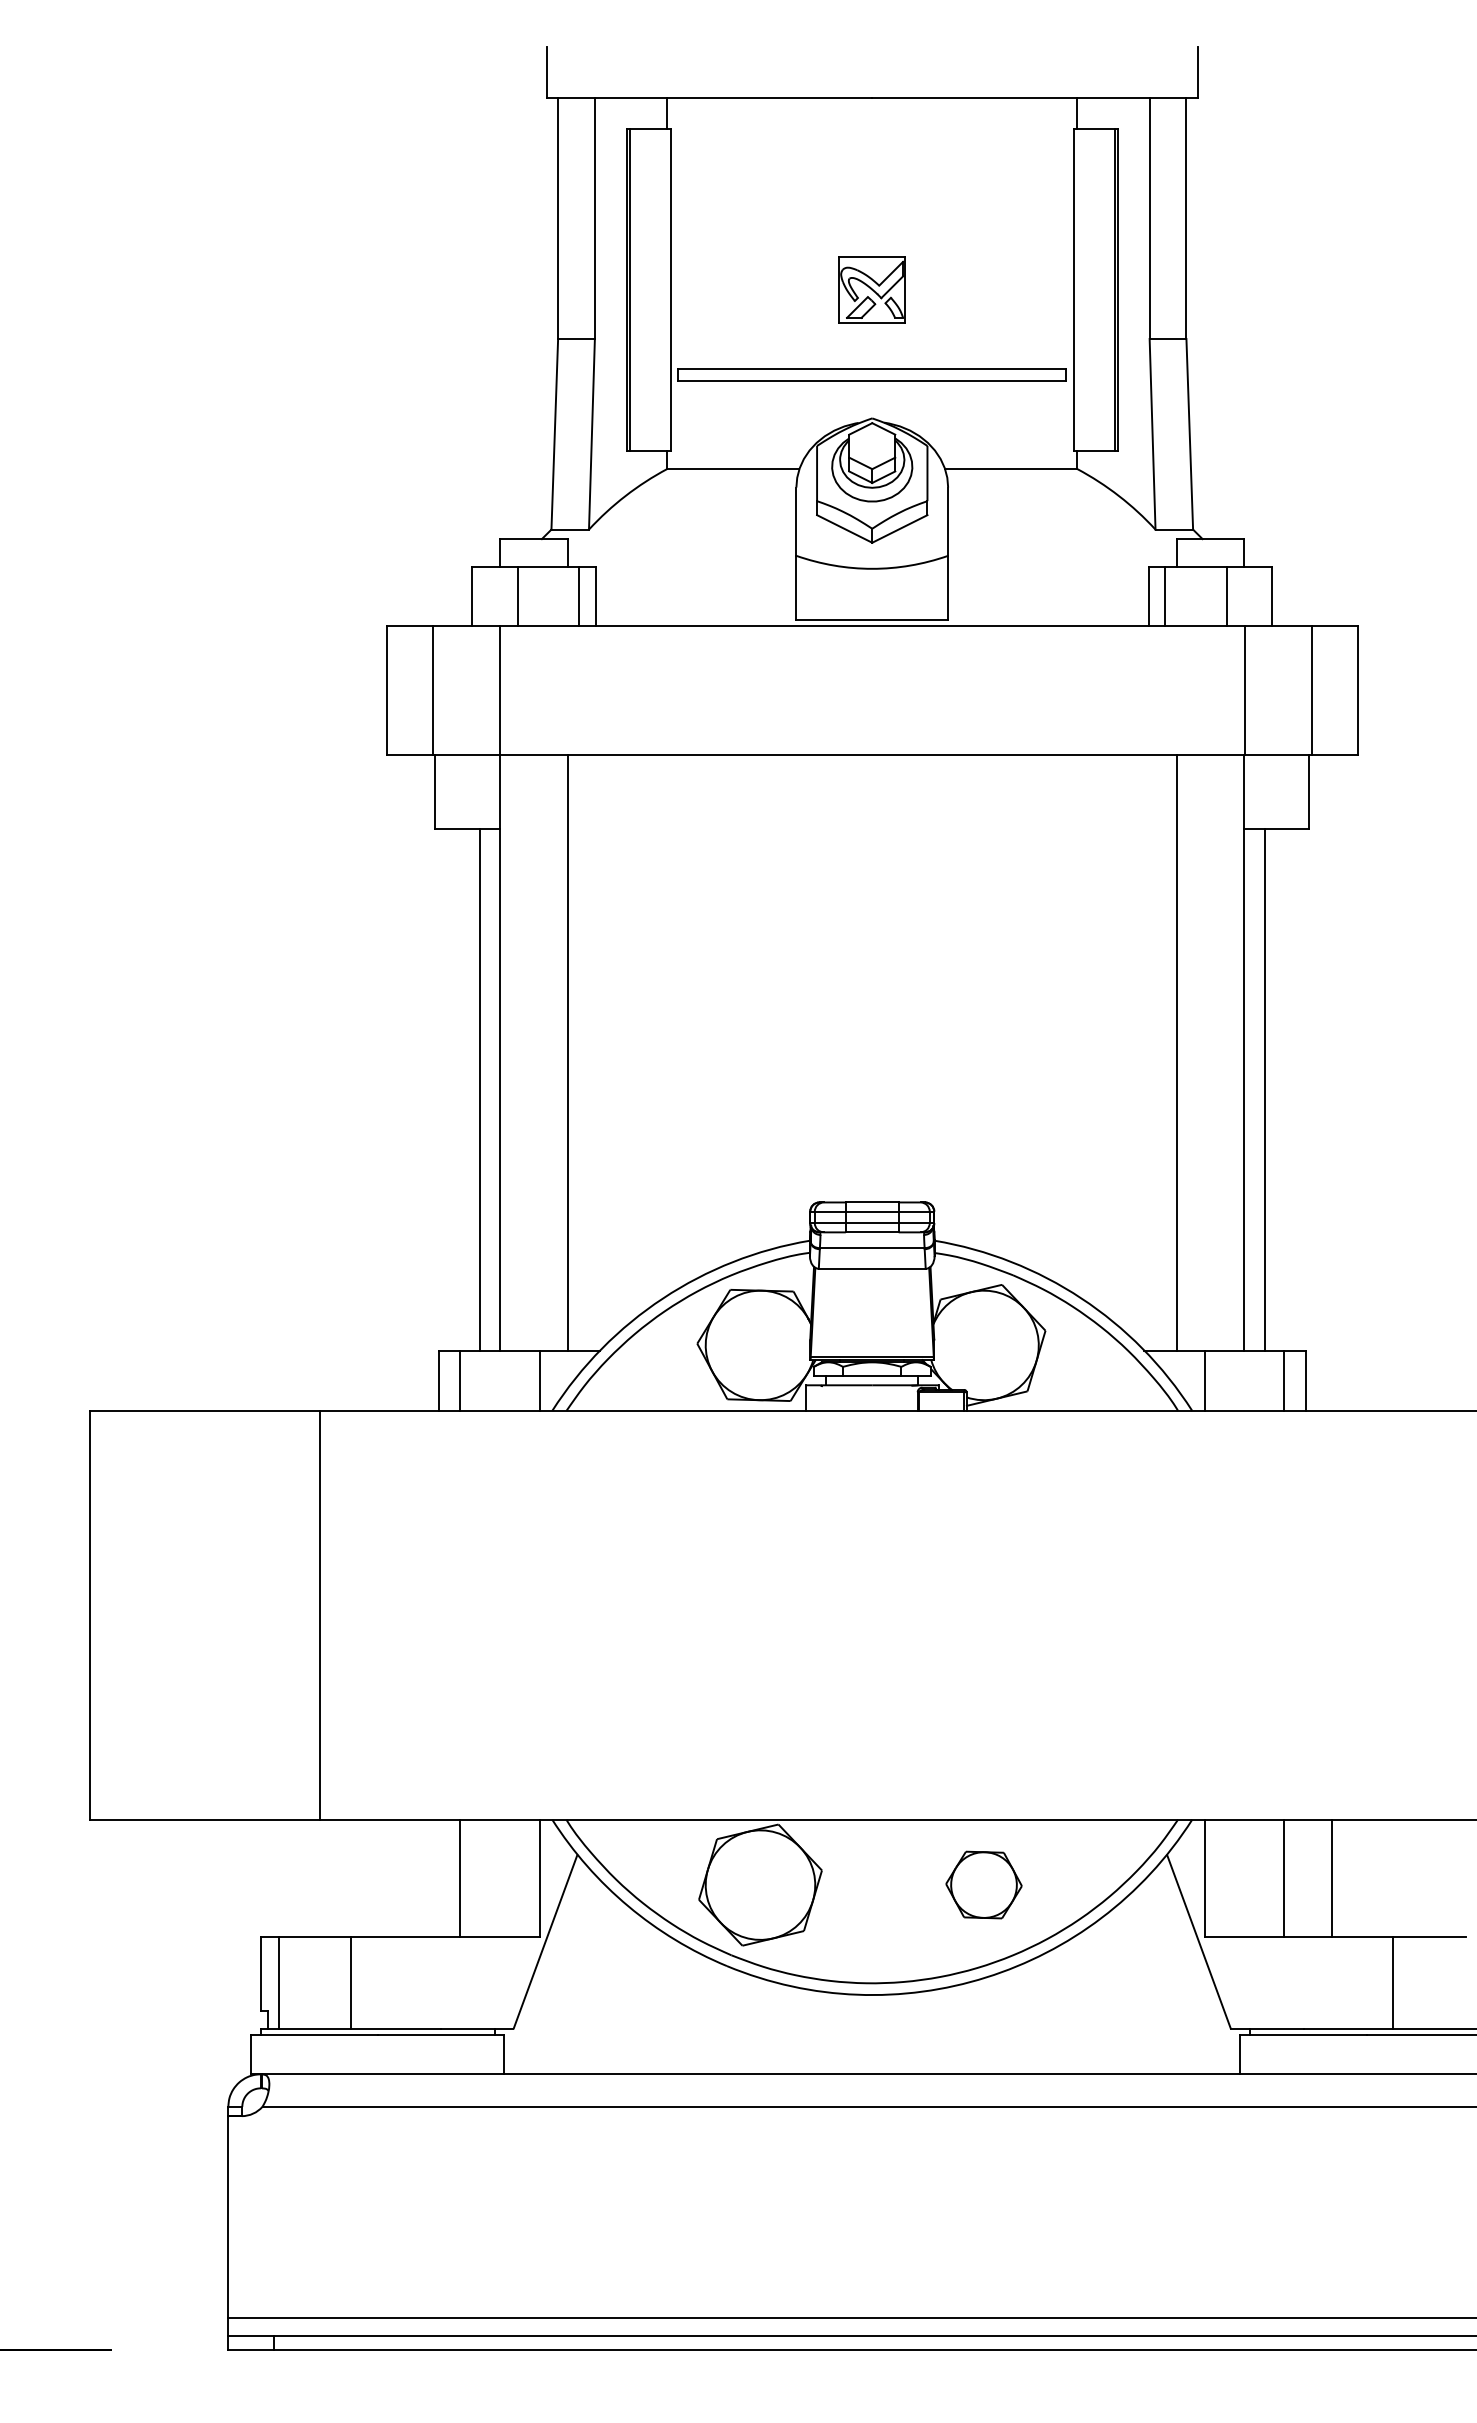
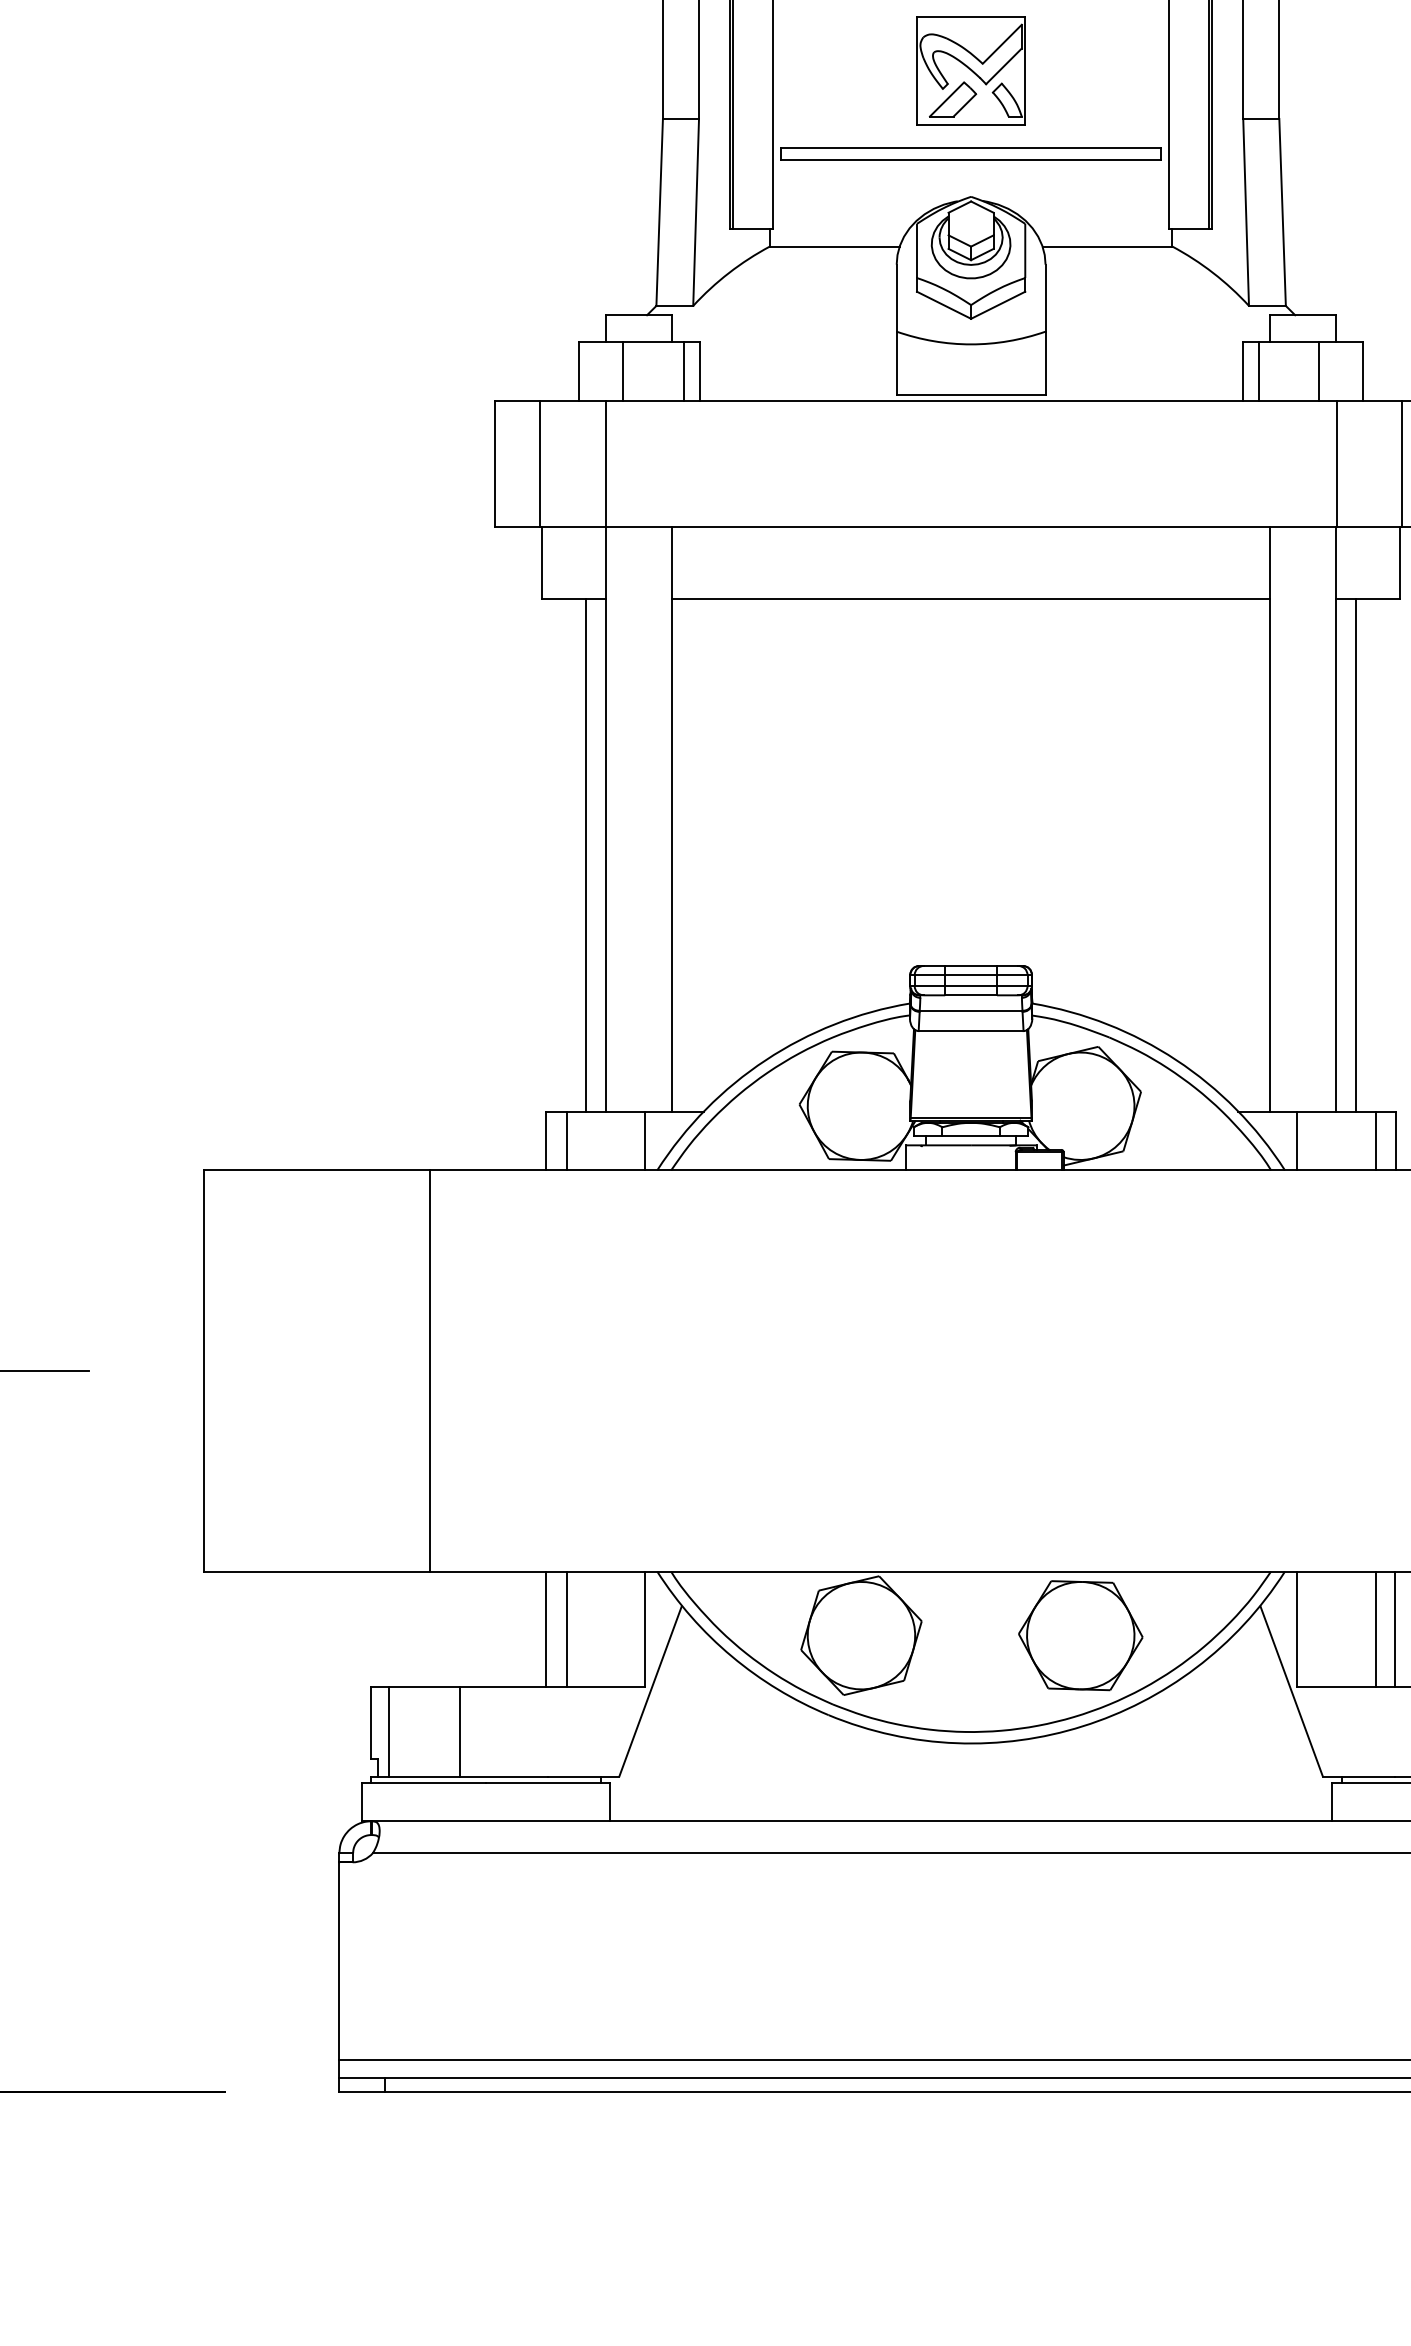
part: (871, 289) -> (970, 70), size x1.67
line: (871, 828) -> (970, 599), added
line: (438, 1878) -> (545, 1629), added
line: (1304, 1878) -> (1395, 1629), added
part: (983, 1884) -> (1080, 1635), size x1.67

